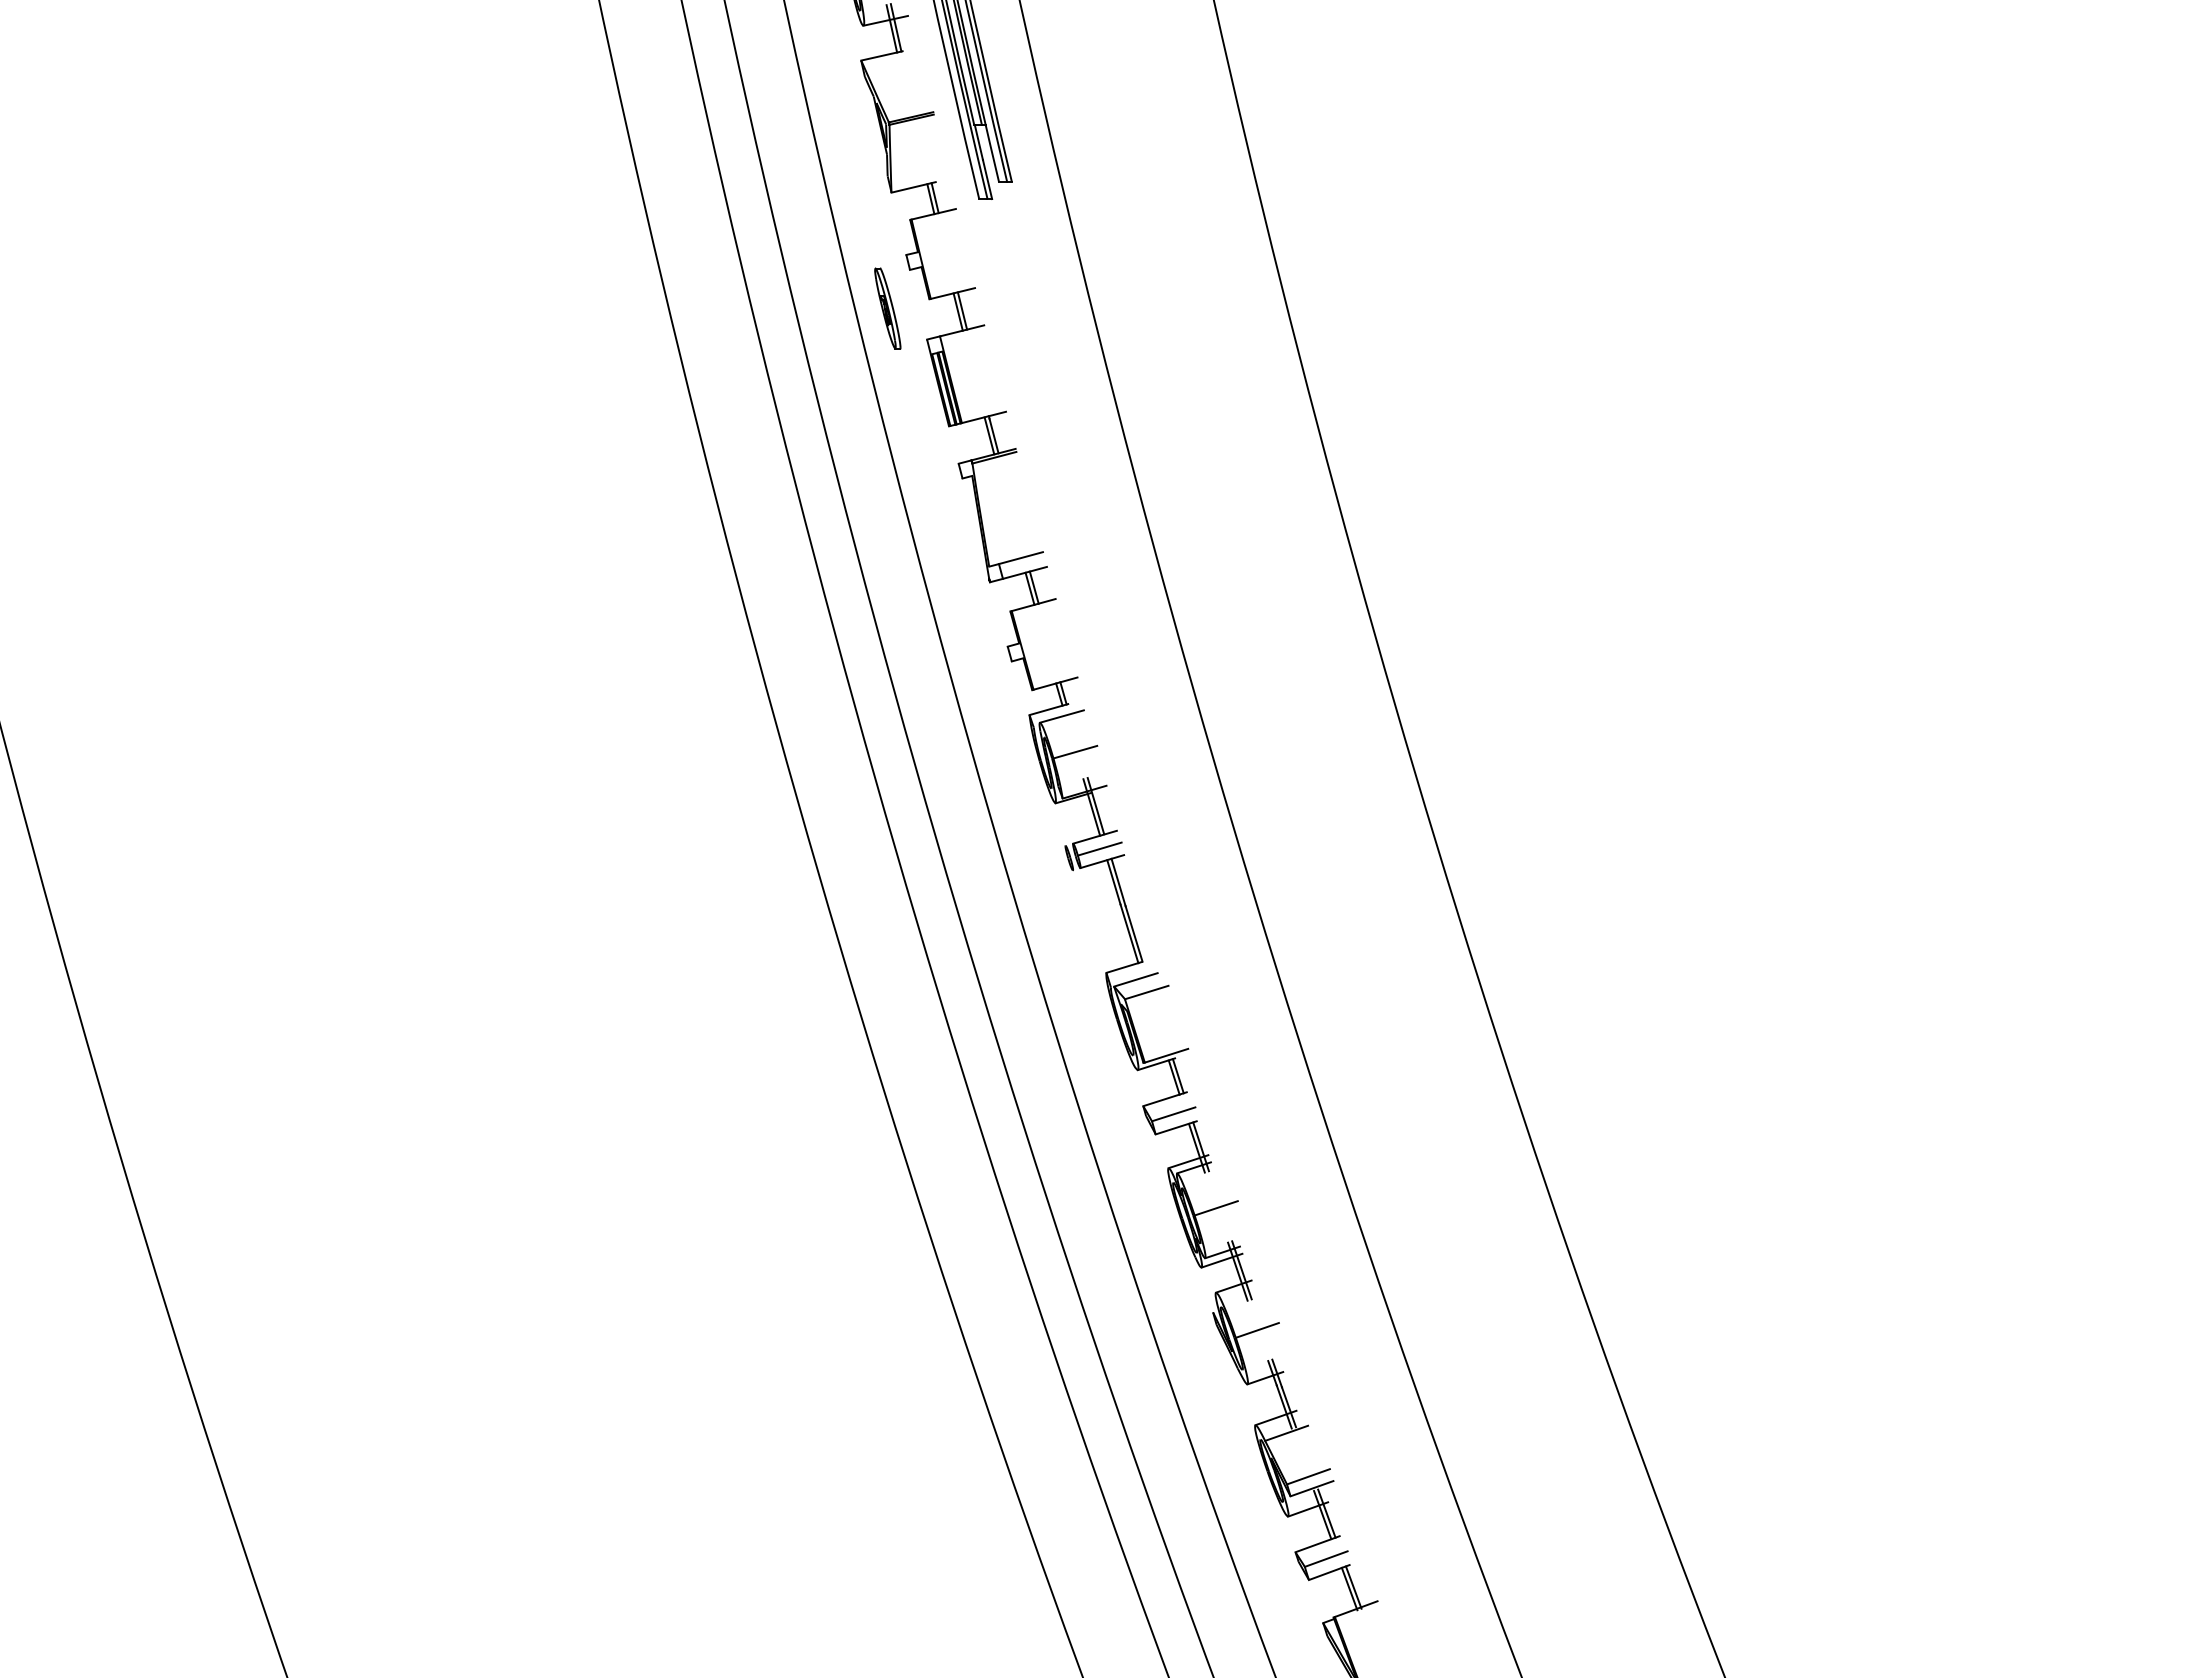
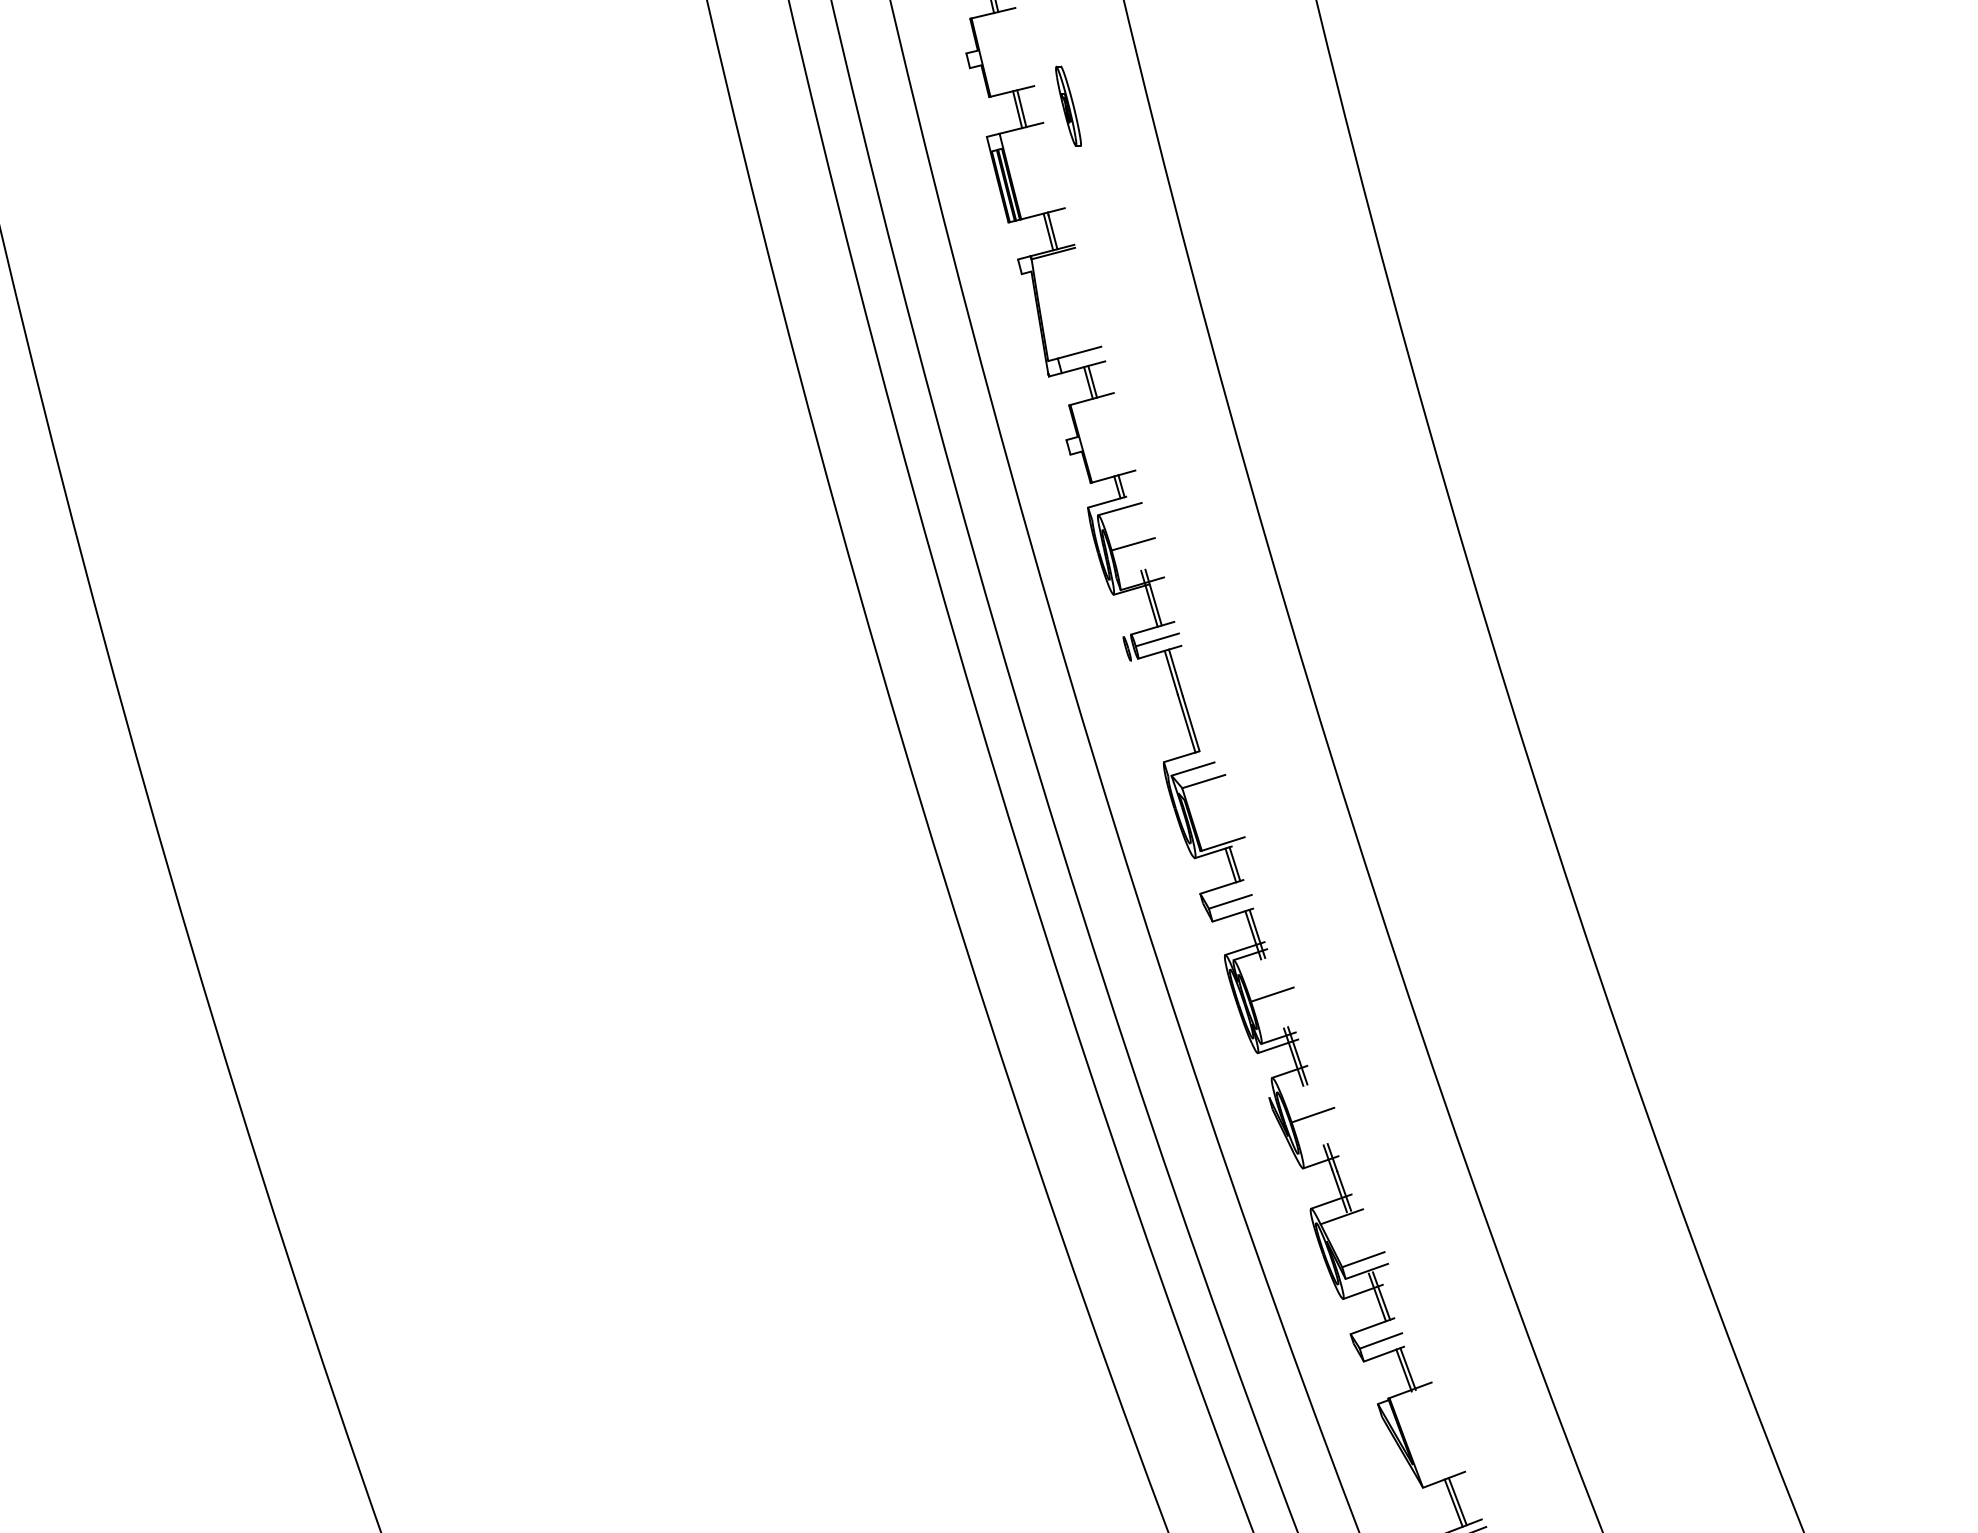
part: (887, 308) -> (1068, 106), moved

